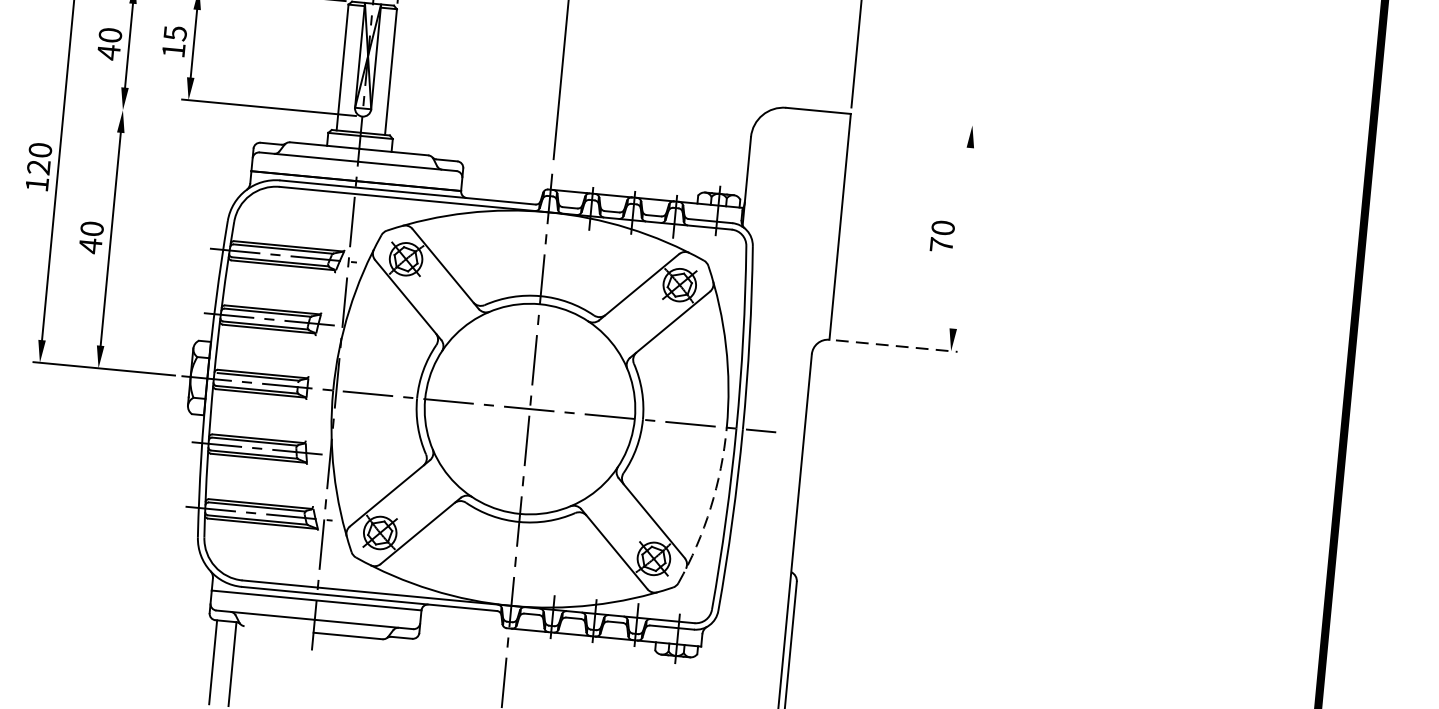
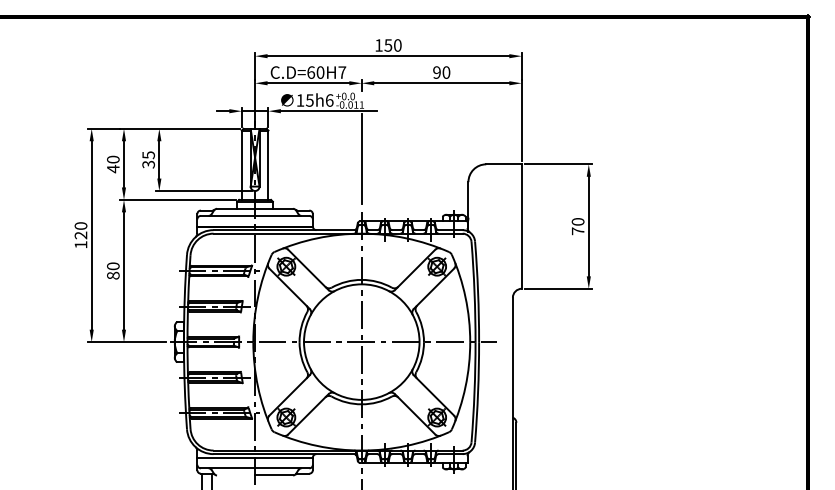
text: (173, 50) -> (148, 164), 15 -> 35
line: (220, 118) -> (177, 199), added
line: (917, 120) -> (558, 164), added
line: (961, 238) -> (588, 226), added
text: (90, 245) -> (113, 275), 40 -> 80
line: (896, 345) -> (558, 288), dashed -> solid
arc: (710, 507) -> (465, 386), dashed -> solid

